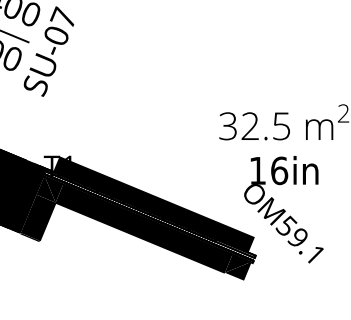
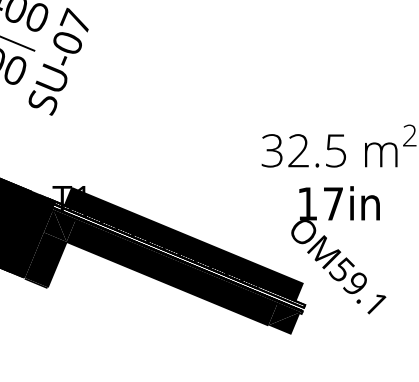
text: (279, 170) -> (333, 203), 16in -> 17in

